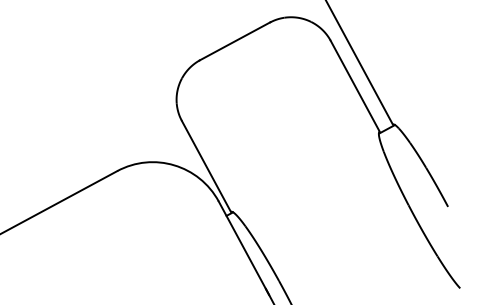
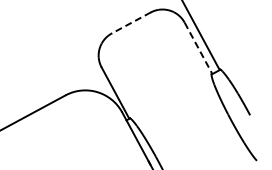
line: (233, 42) -> (130, 23), solid -> dashed
line: (355, 87) -> (198, 48), solid -> dashed

